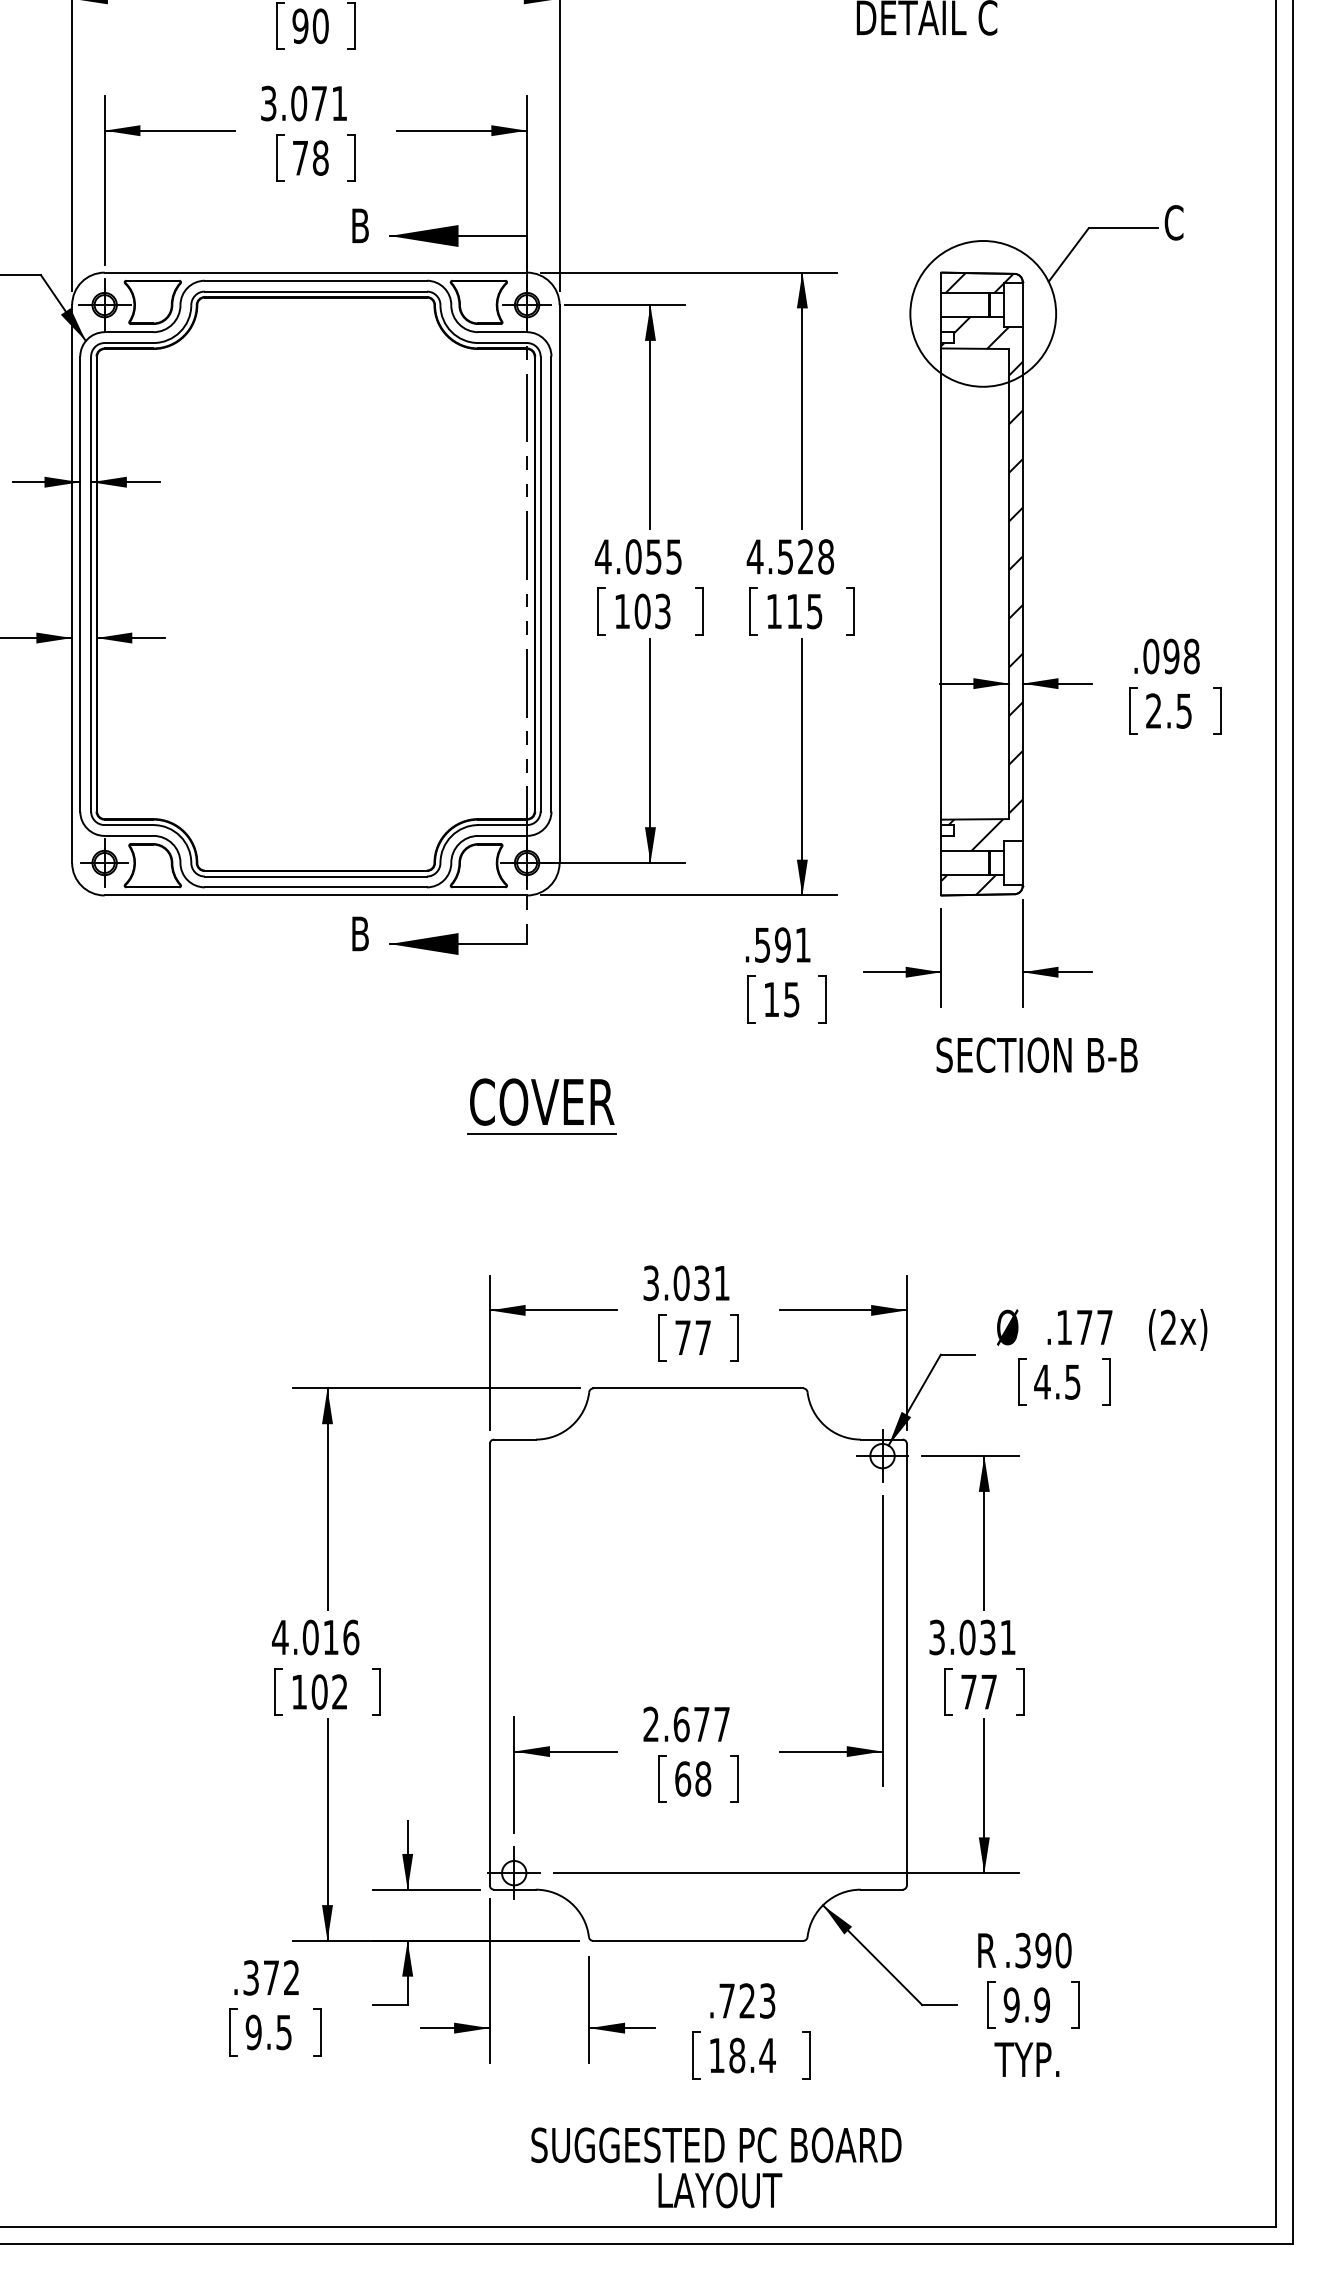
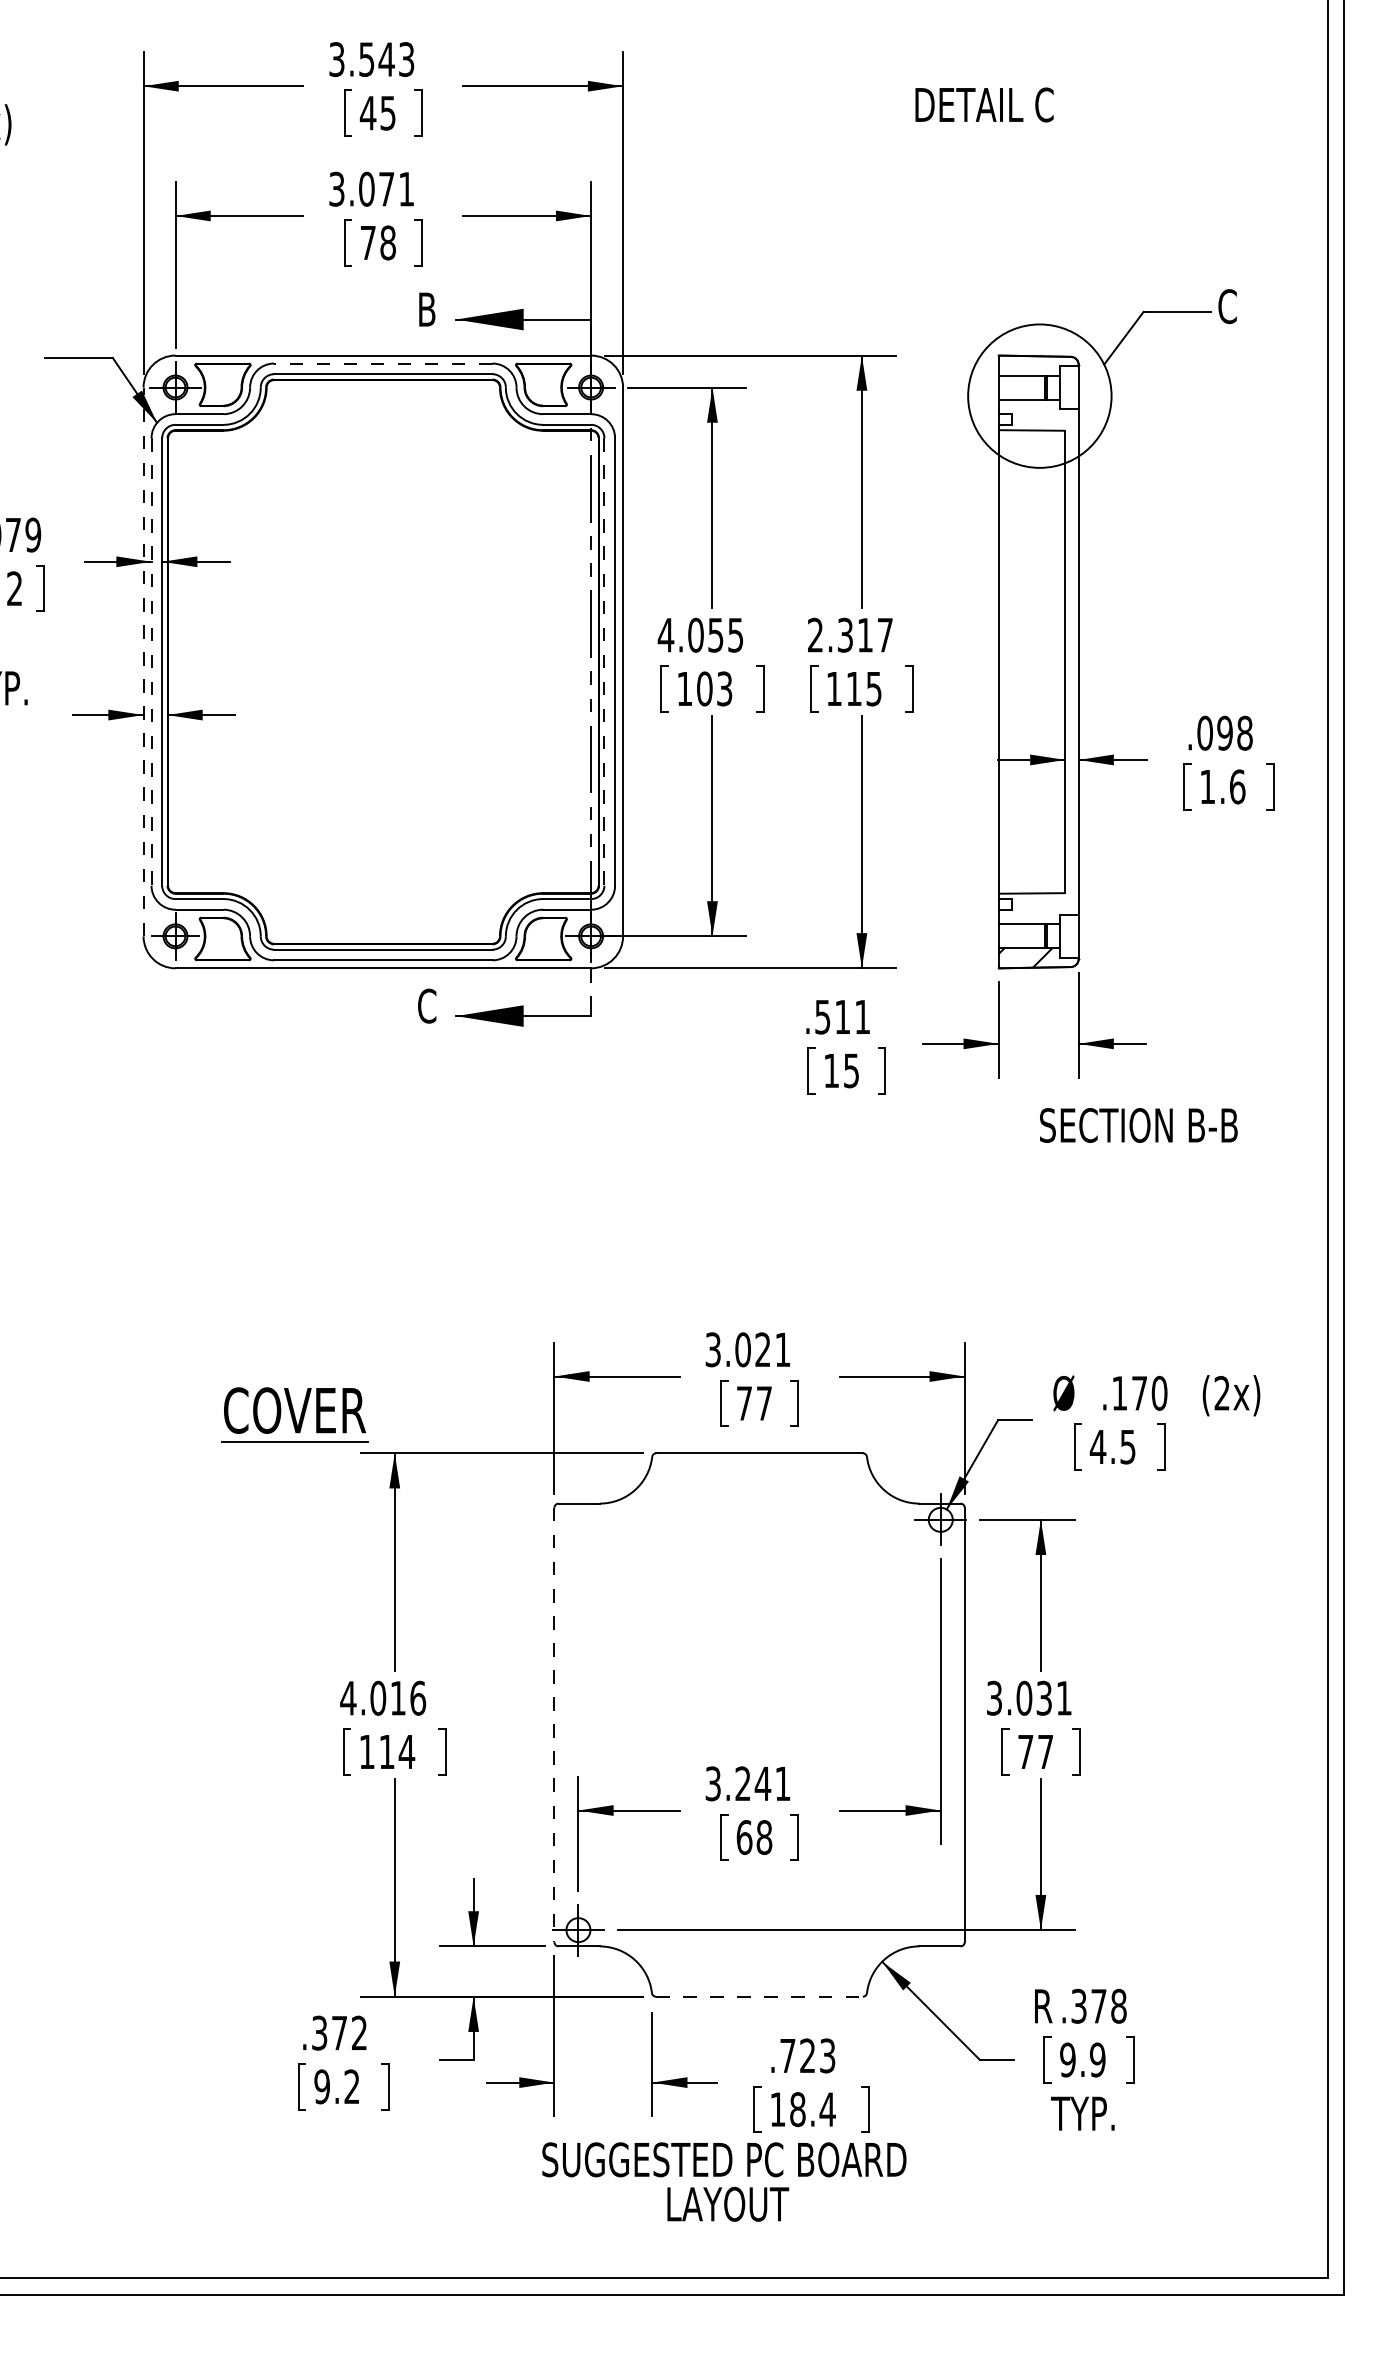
text: (309, 25) -> (377, 112), 90 -> 45
line: (315, 280) -> (382, 363), solid -> dashed
hatch: (979, 282) -> (1036, 365), removed
text: (790, 556) -> (850, 634), 4.528 -> 2.317
line: (72, 583) -> (143, 661), solid -> dashed
line: (80, 583) -> (151, 661), solid -> dashed
line: (540, 583) -> (604, 661), solid -> dashed
hatch: (981, 583) -> (1038, 661), removed
text: (1168, 710) -> (1222, 786), 2.5 -> 1.6
text: (360, 933) -> (427, 1005), B -> C
text: (782, 944) -> (842, 1016), .591 -> .511
text: (1036, 1055) -> (1138, 1125), moved
part: (541, 1106) -> (294, 1414), moved
text: (701, 1282) -> (762, 1349), 3.031 -> 3.021
text: (1104, 1326) -> (1159, 1392), .177 -> .170
line: (489, 1665) -> (554, 1725), solid -> dashed
text: (330, 1691) -> (397, 1751), 102 -> 114
text: (686, 1724) -> (747, 1783), 2.677 -> 3.241
line: (698, 1940) -> (759, 1996), solid -> dashed
text: (1053, 1949) -> (1108, 2005), .390 -> .378
text: (283, 2032) -> (351, 2086), 9.5 -> 9.2
text: (716, 2167) -> (724, 2181), moved

